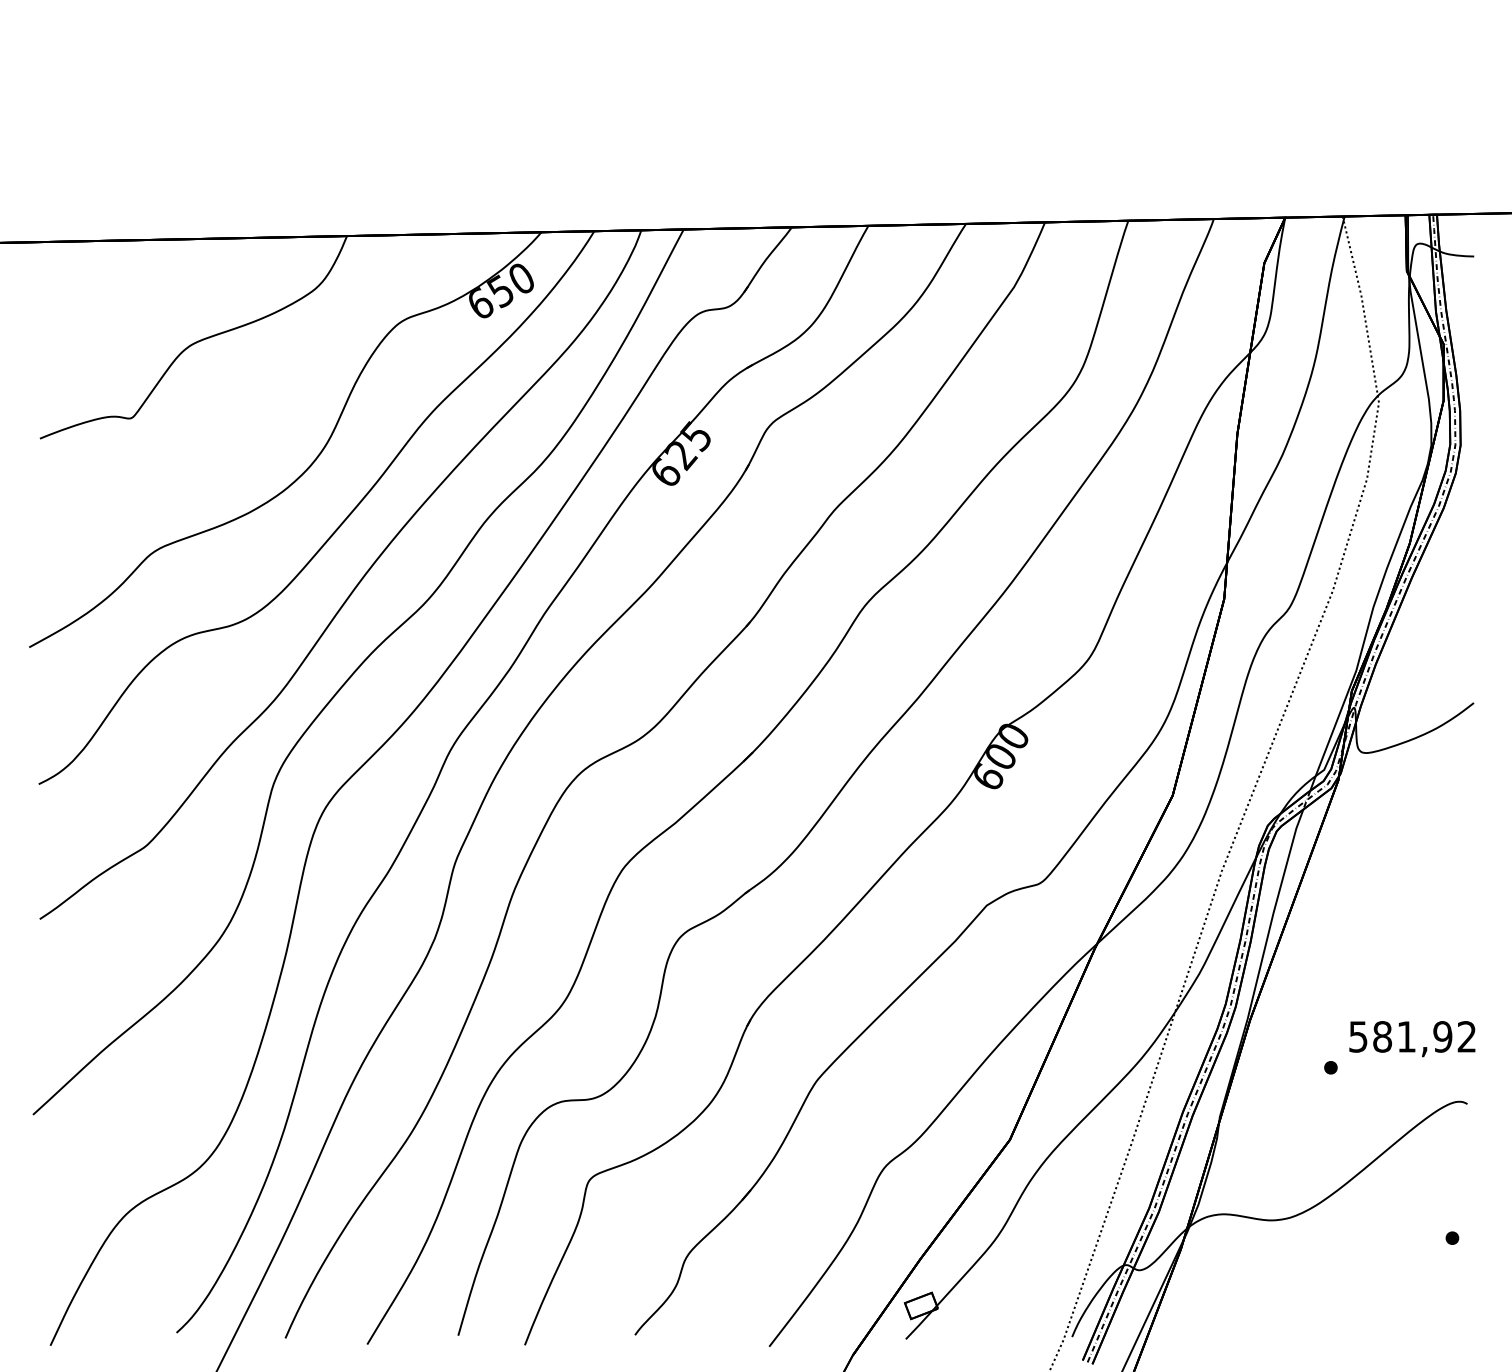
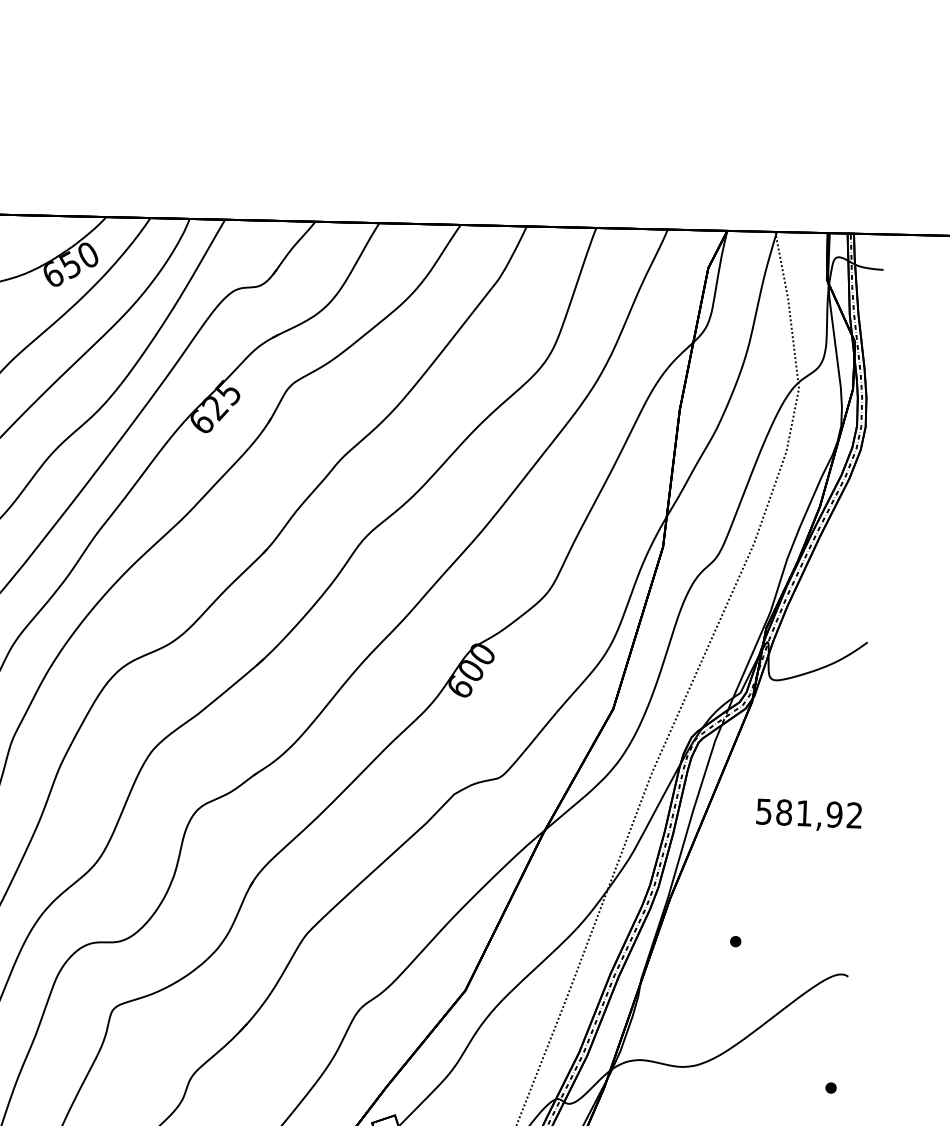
text: (1412, 1039) -> (809, 815), moved

